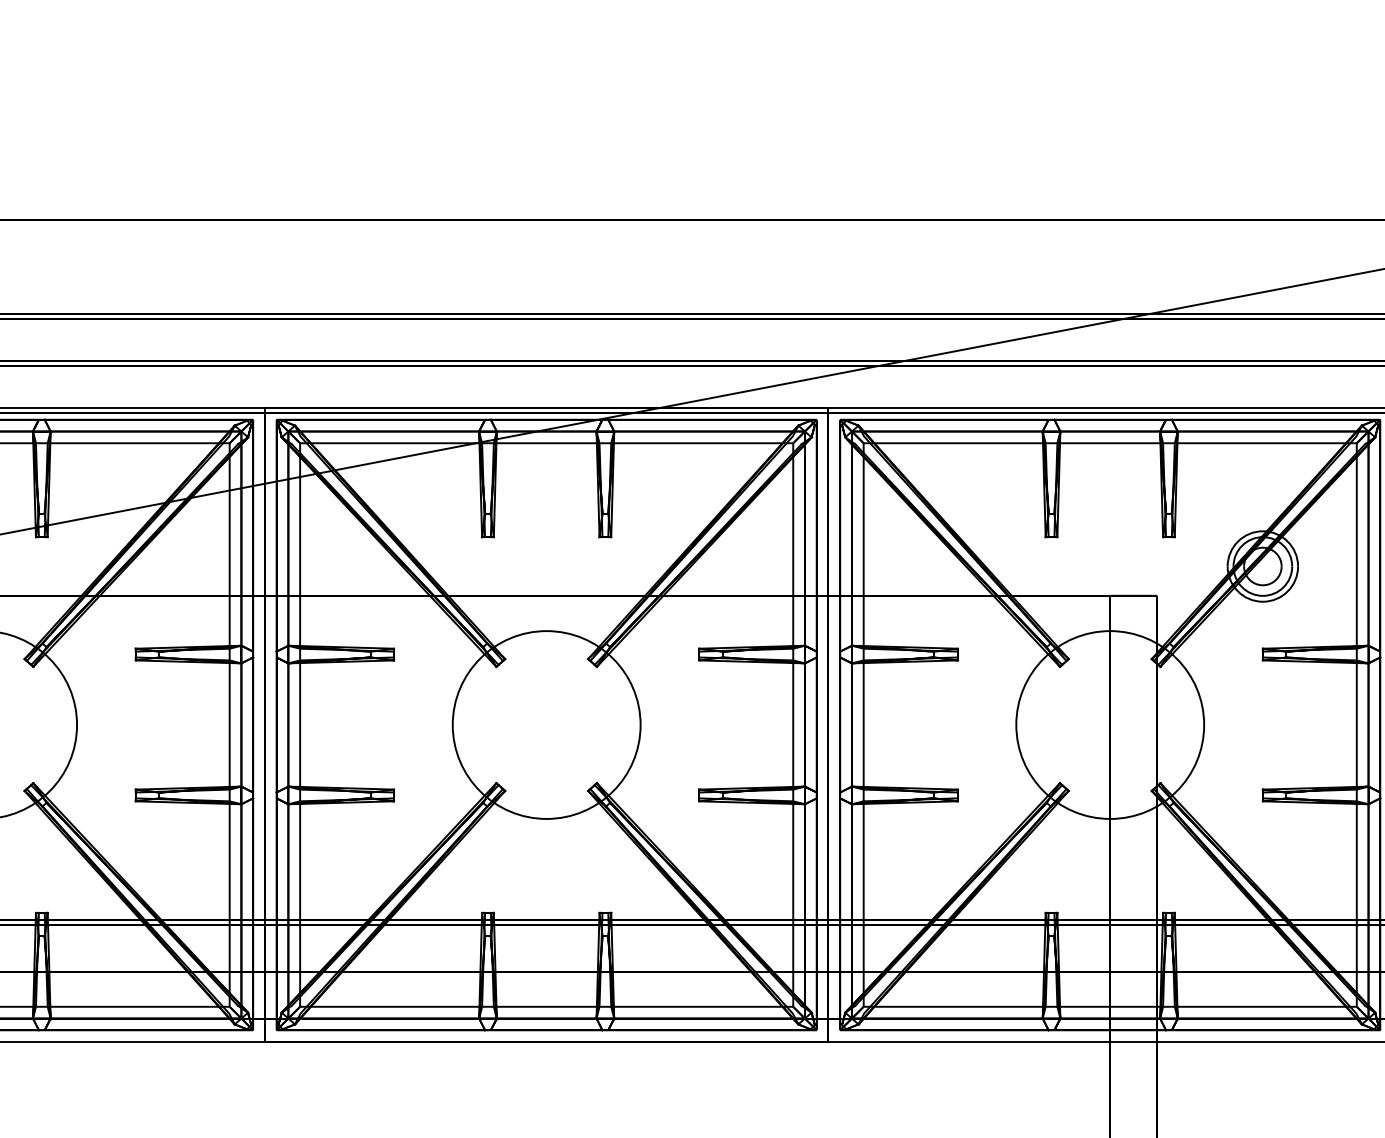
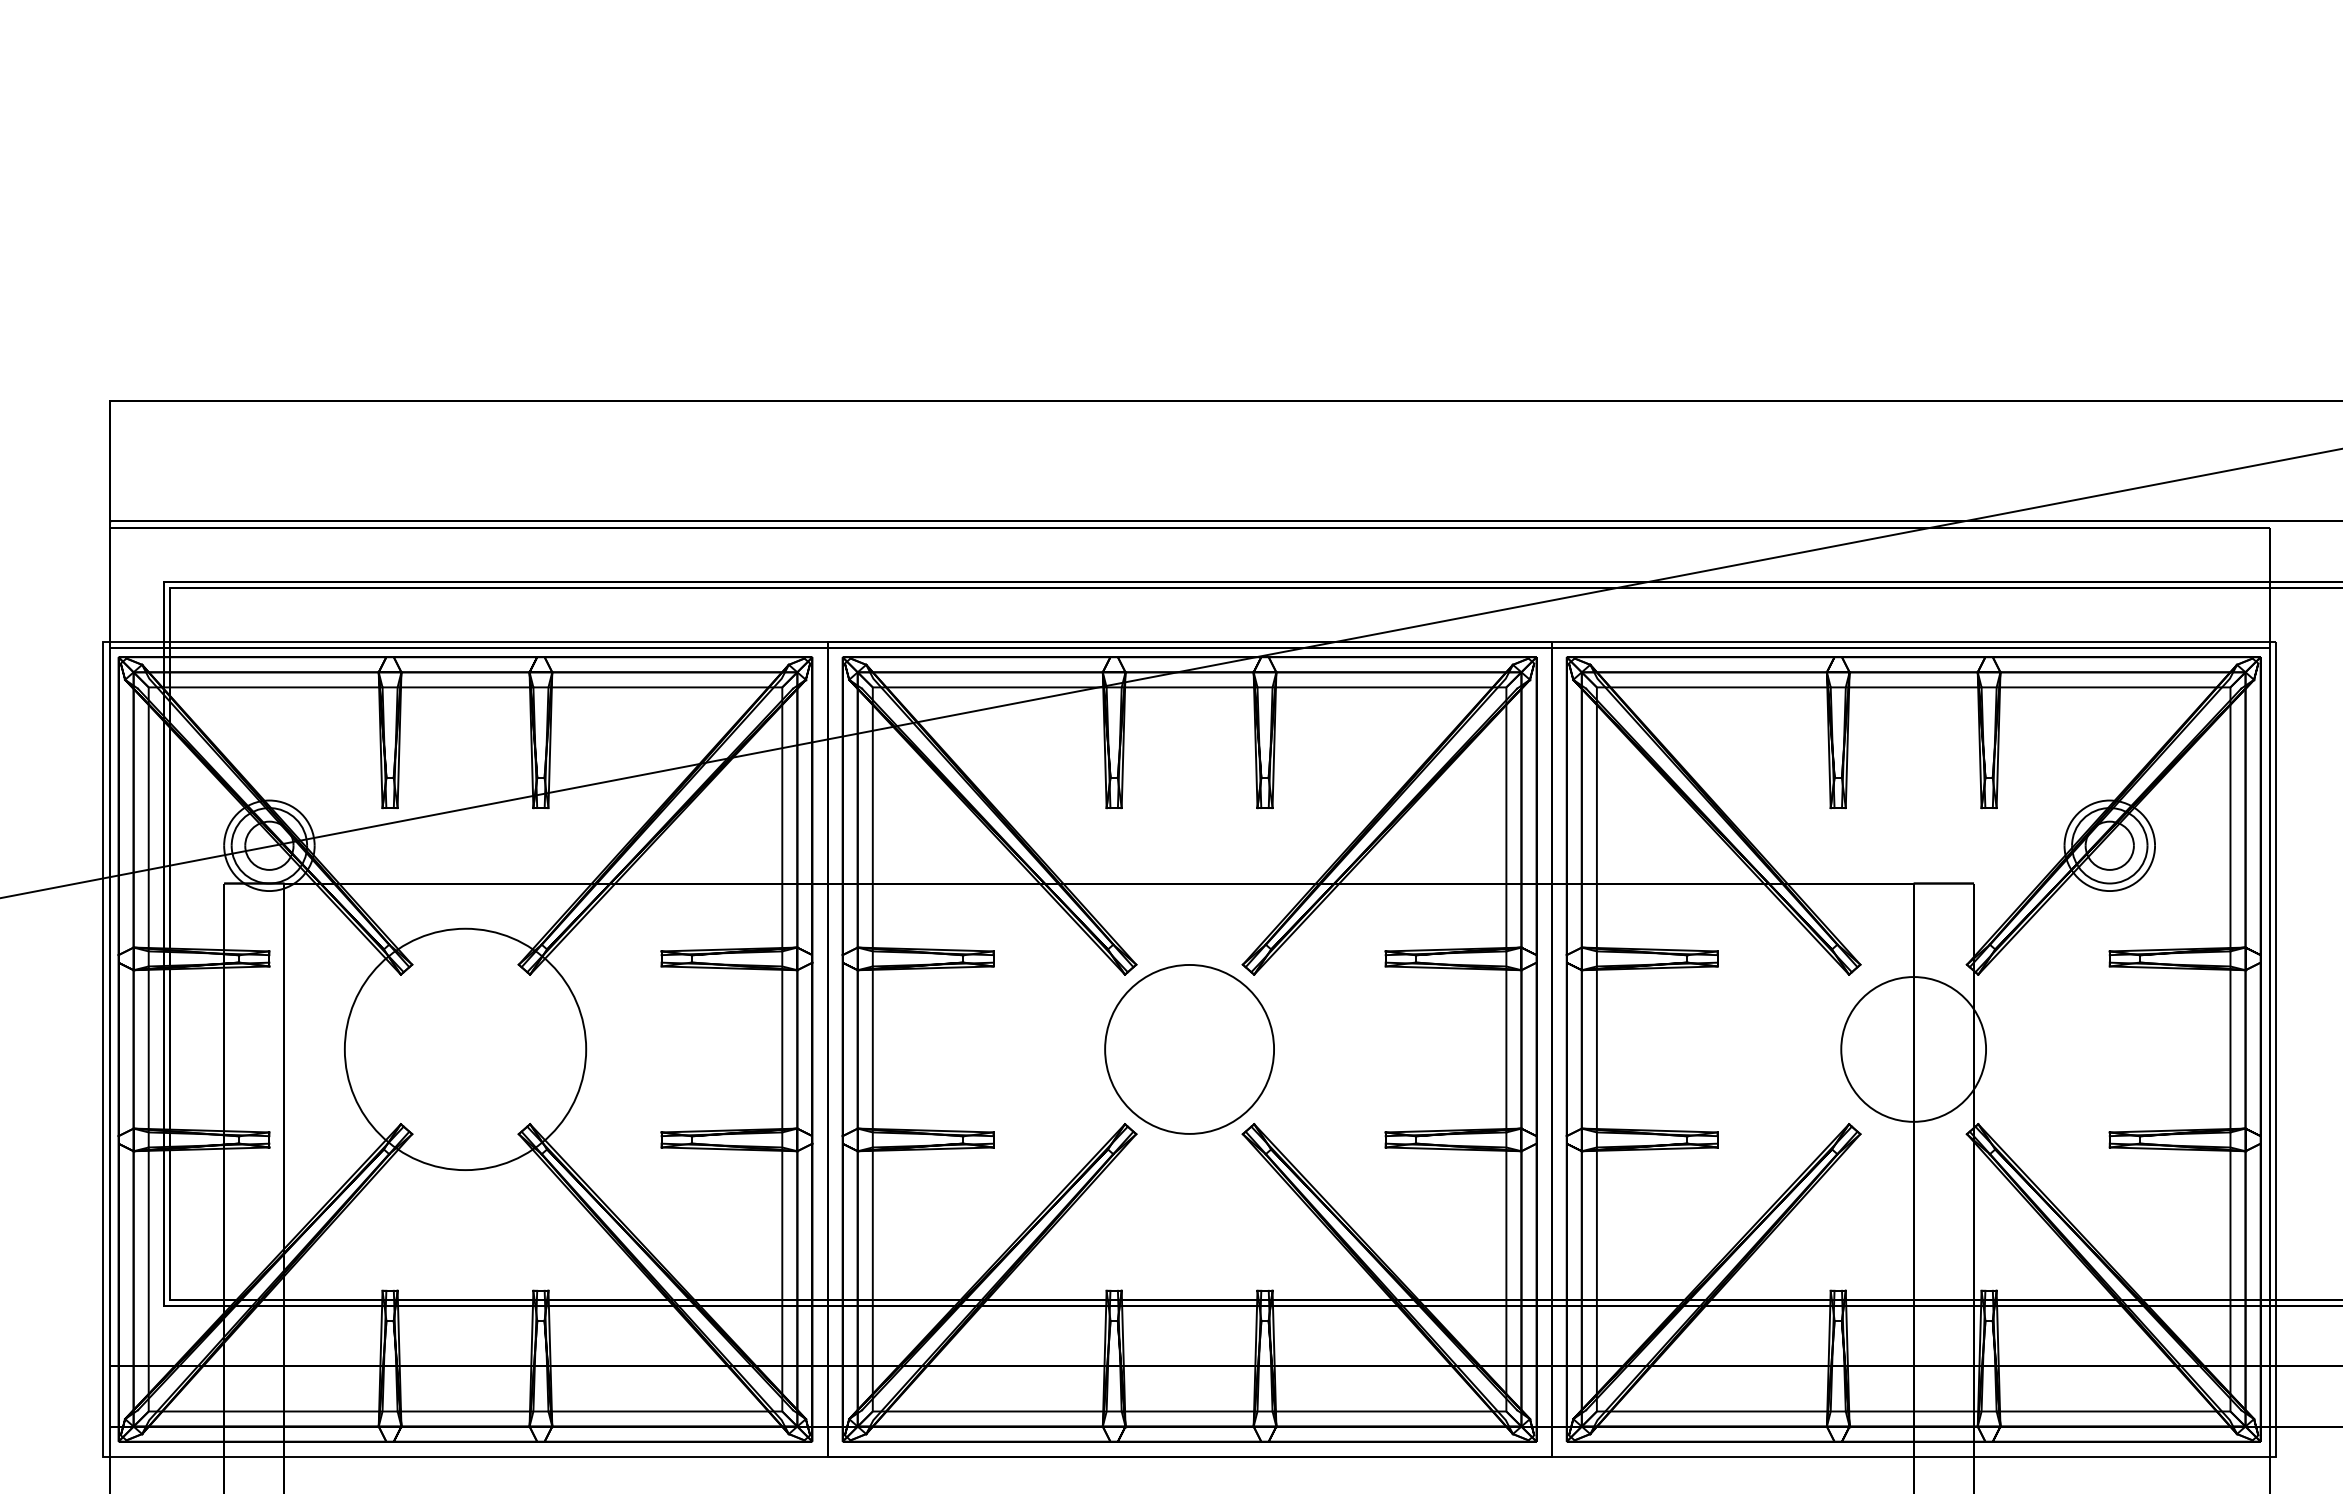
circle: (546, 725) -> (1189, 1049), size x0.7
circle: (1110, 725) -> (1913, 1049), size x0.6

